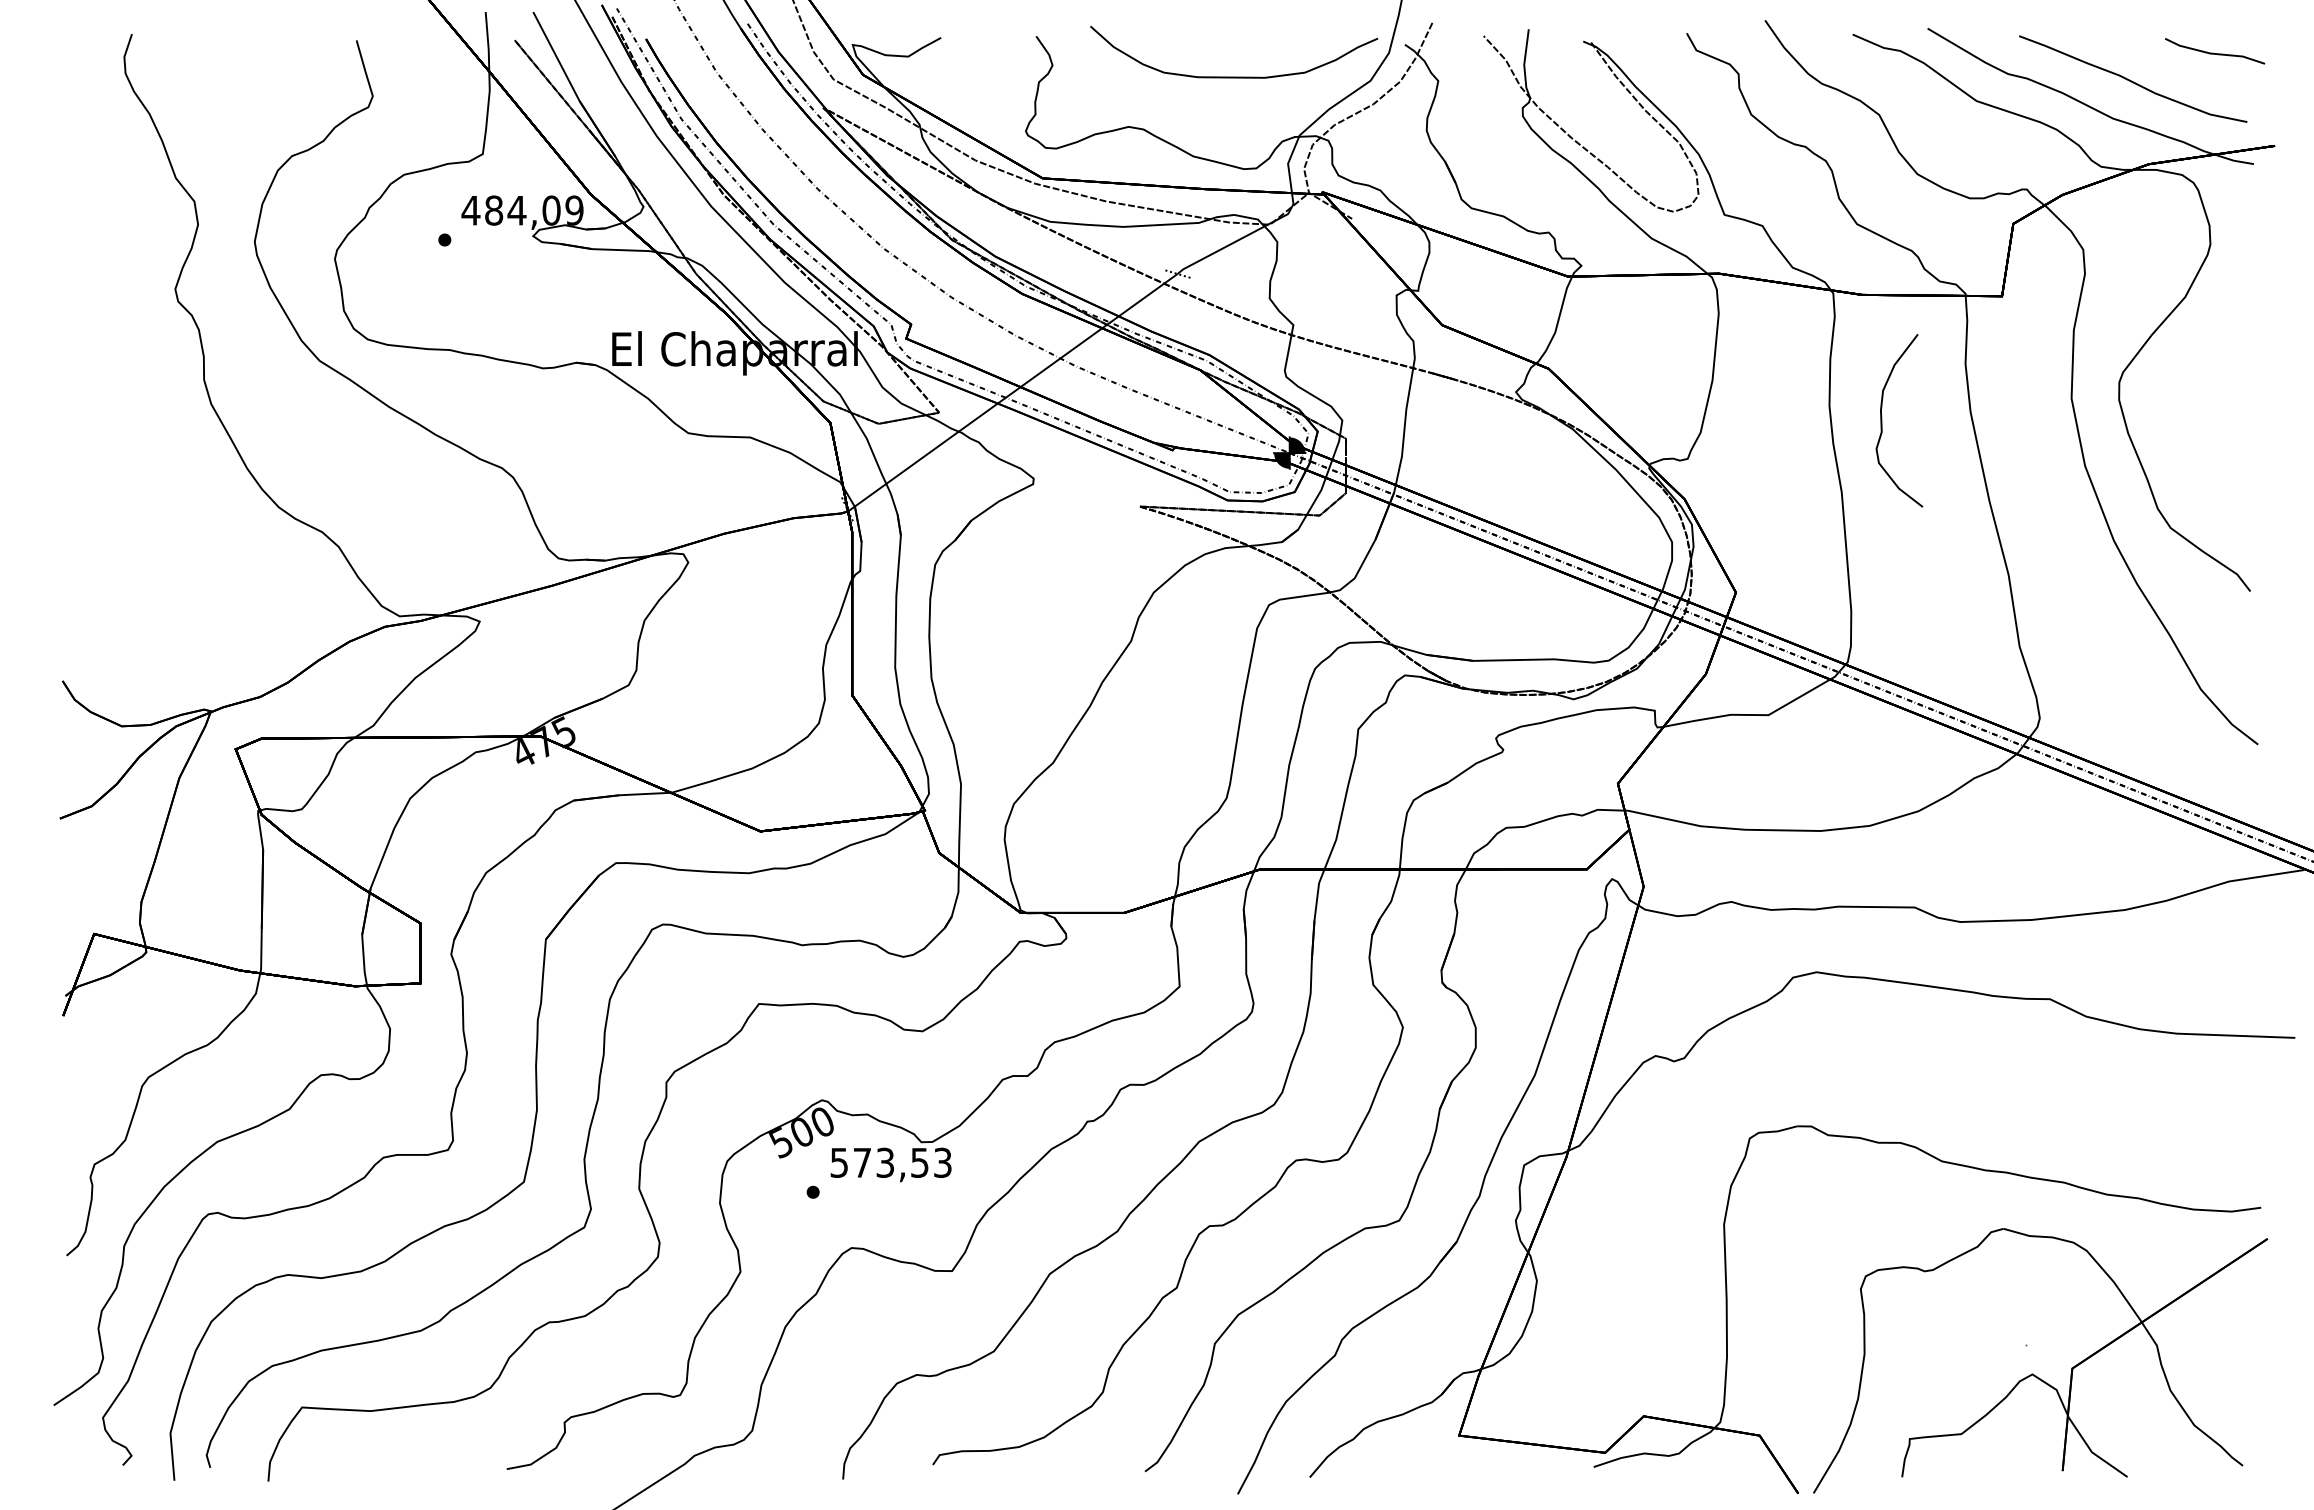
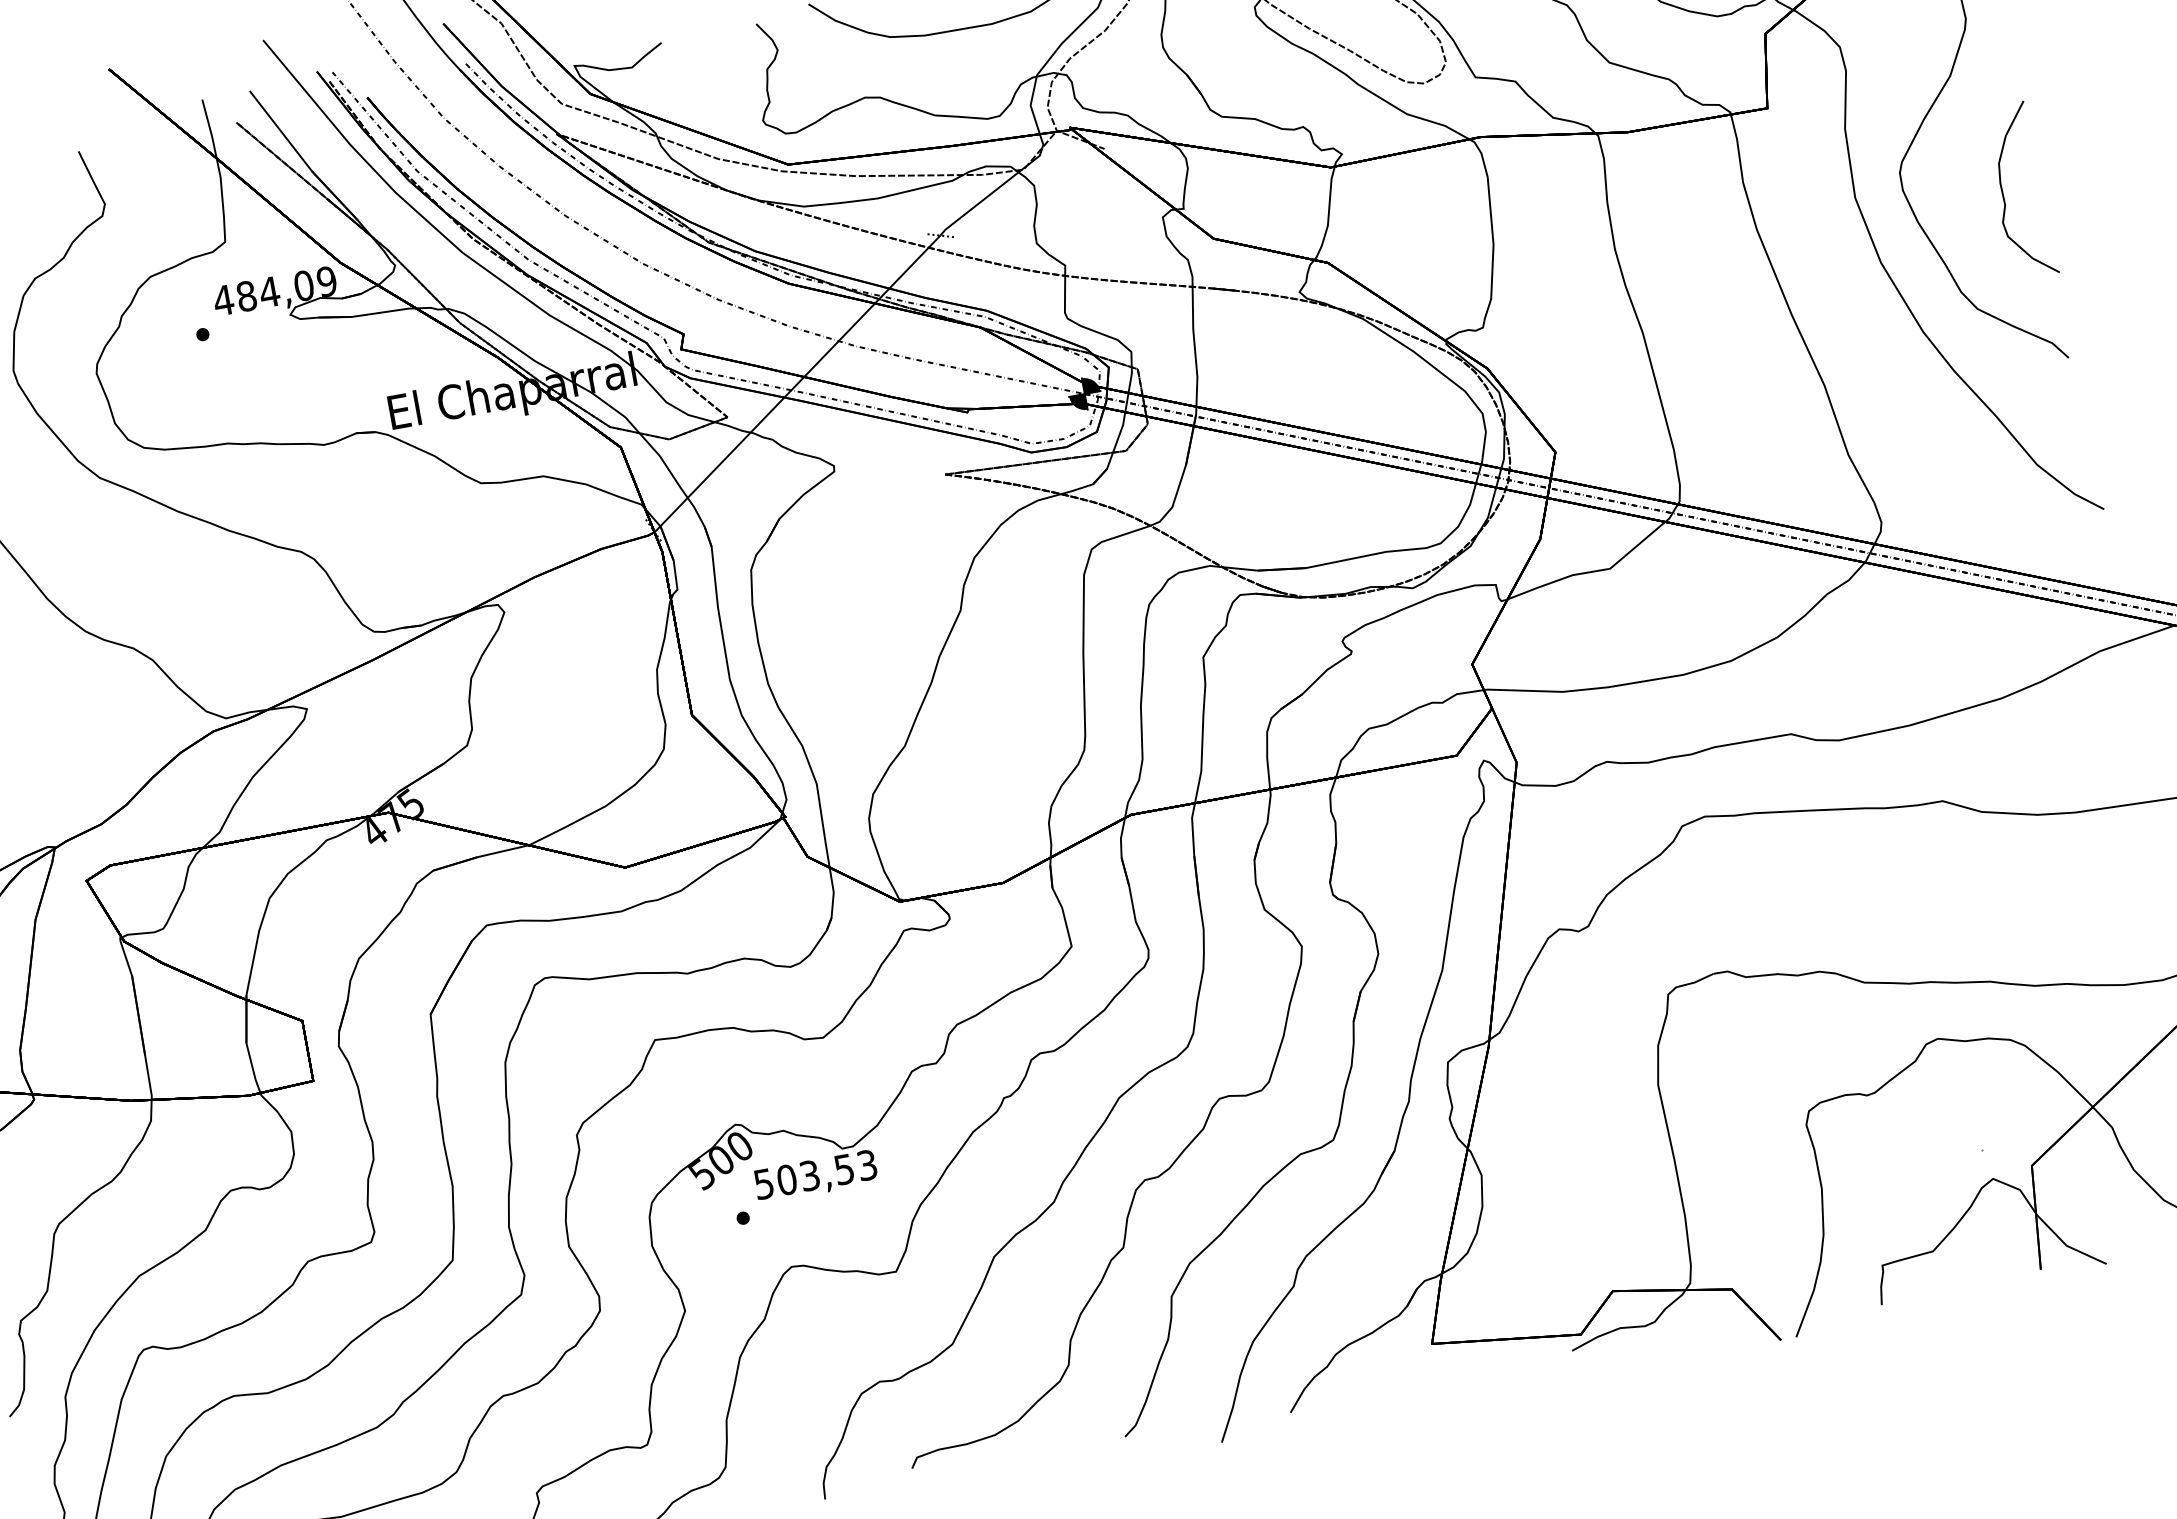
curve: (1882, 420) -> (2003, 193), moved
text: (862, 1162) -> (787, 1179), 573,53 -> 503,53

